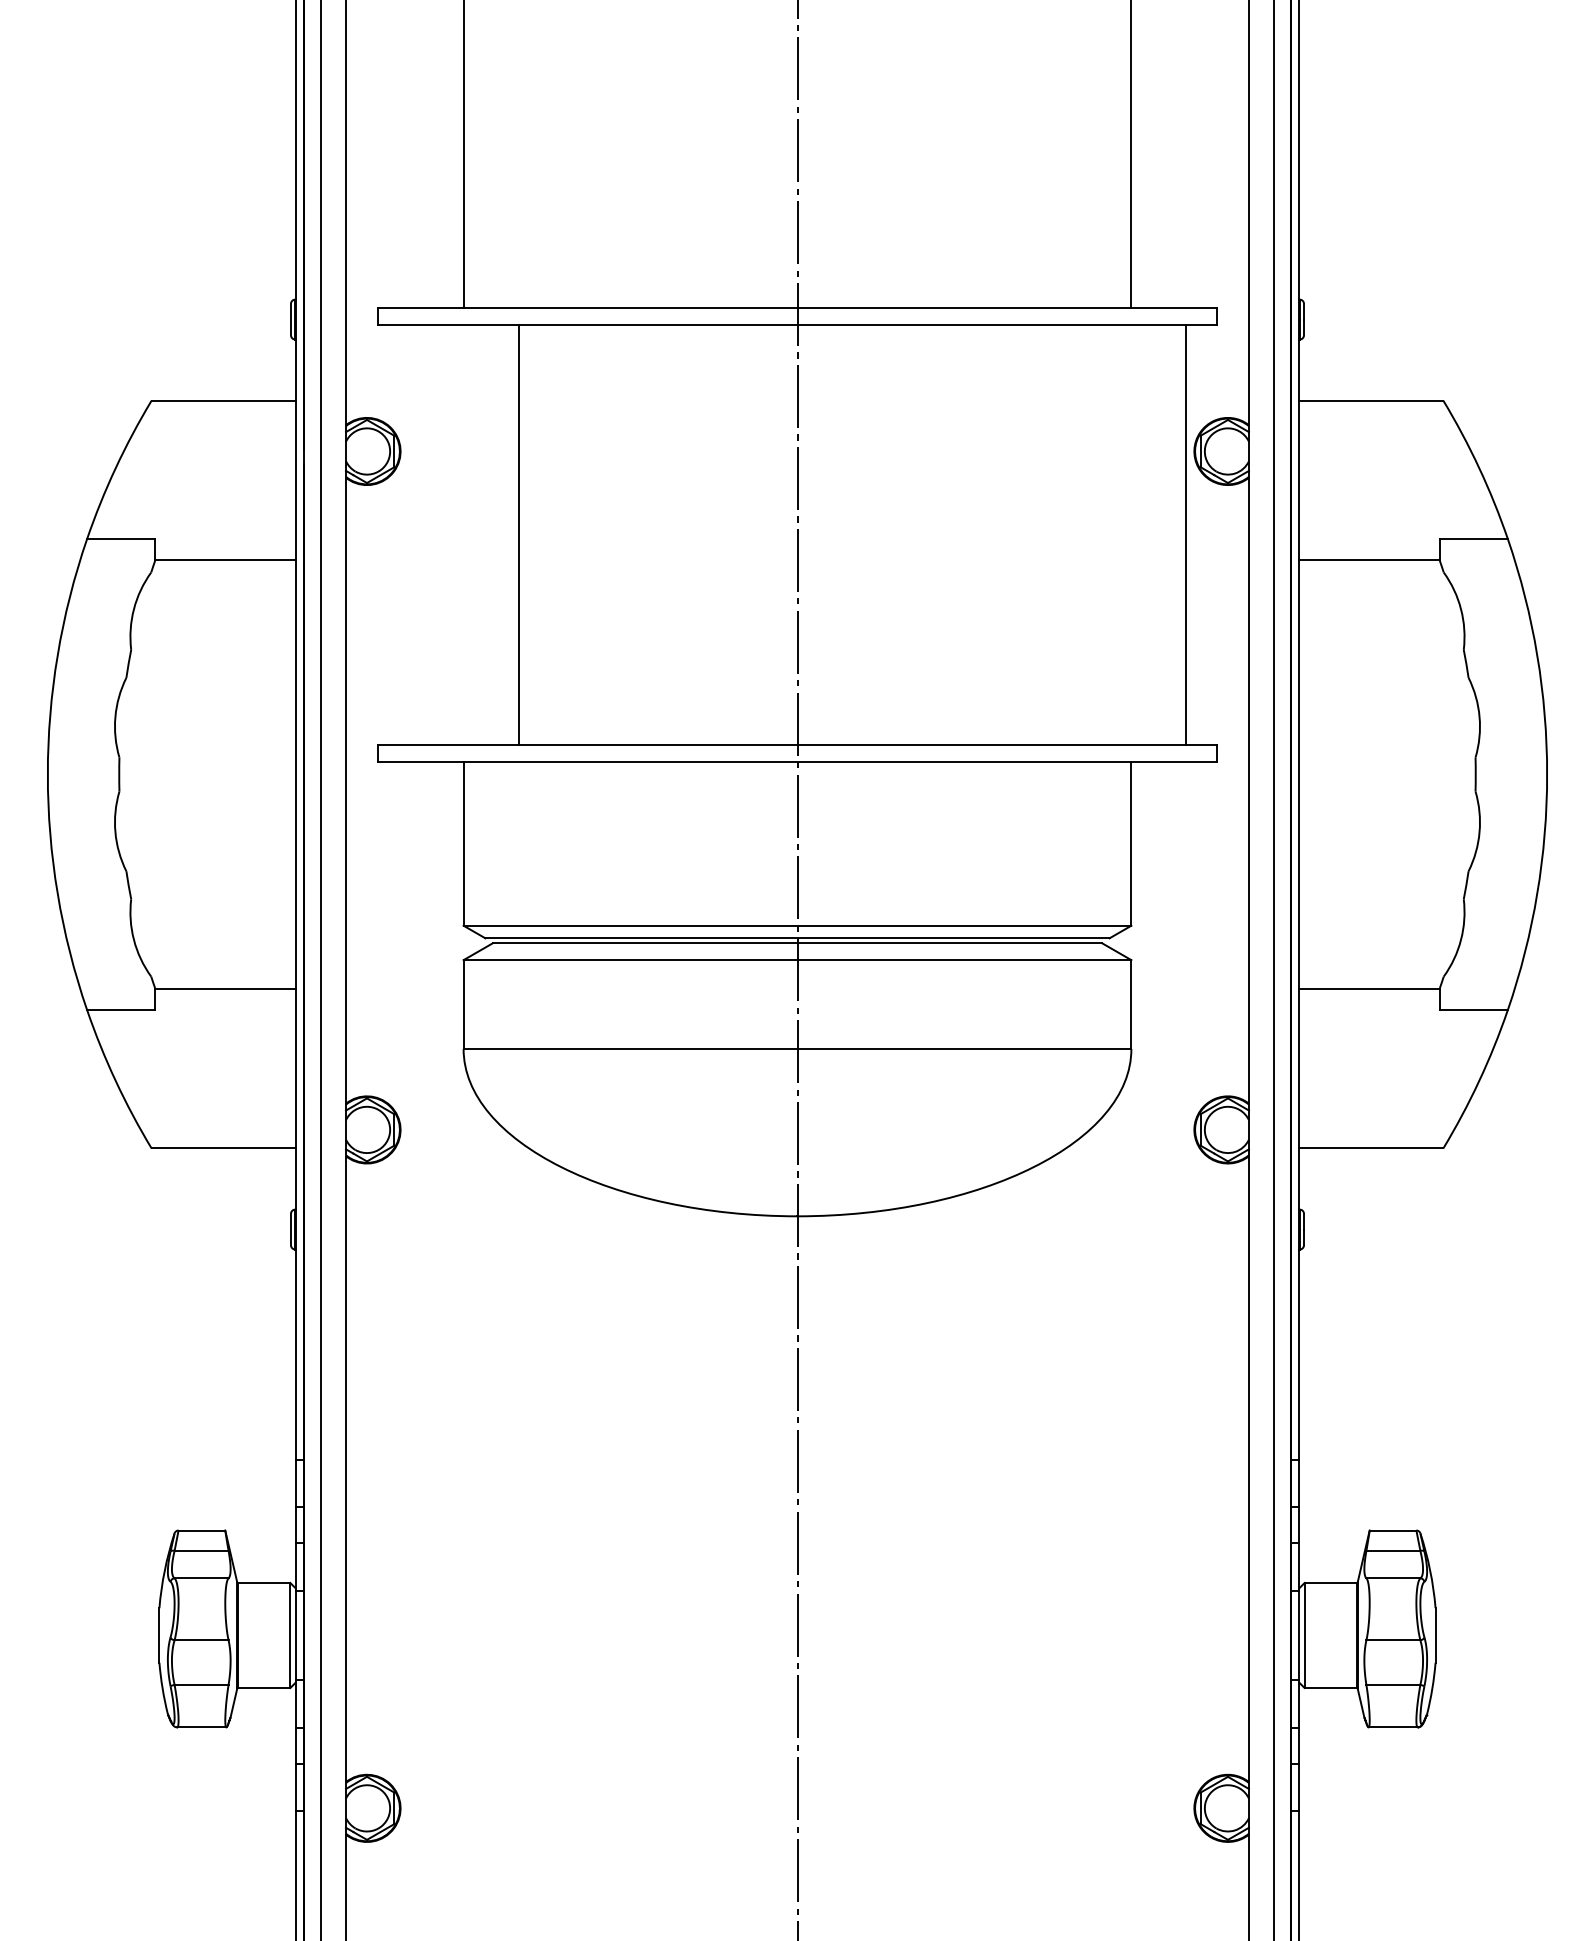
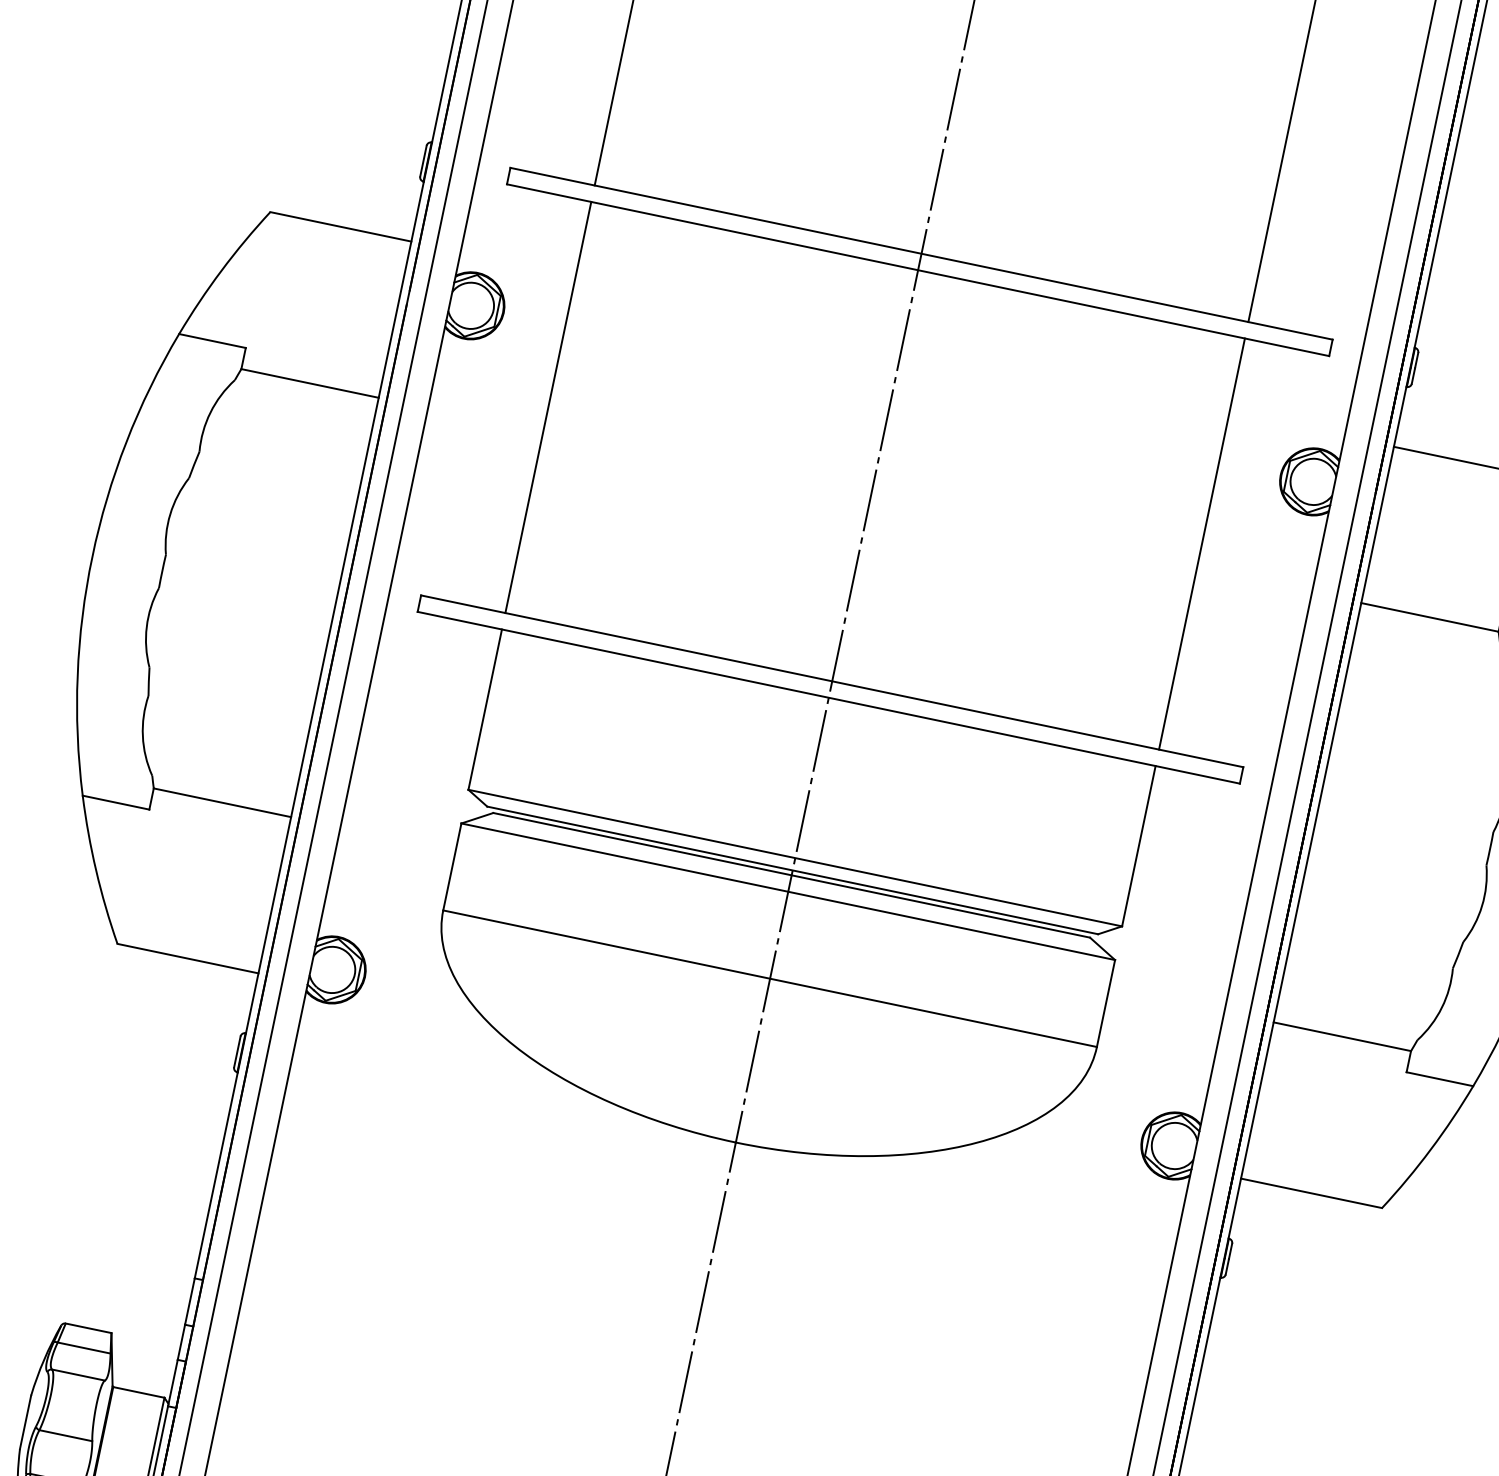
line: (518, 535) -> (548, 407), moved
line: (1186, 535) -> (1202, 544), moved

